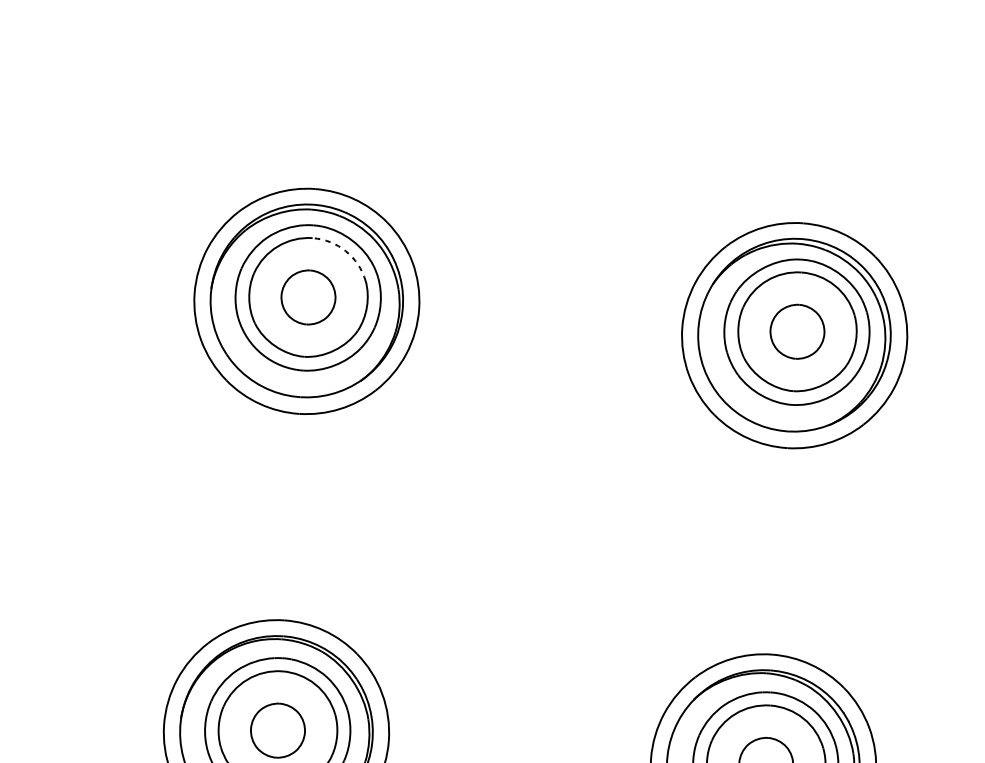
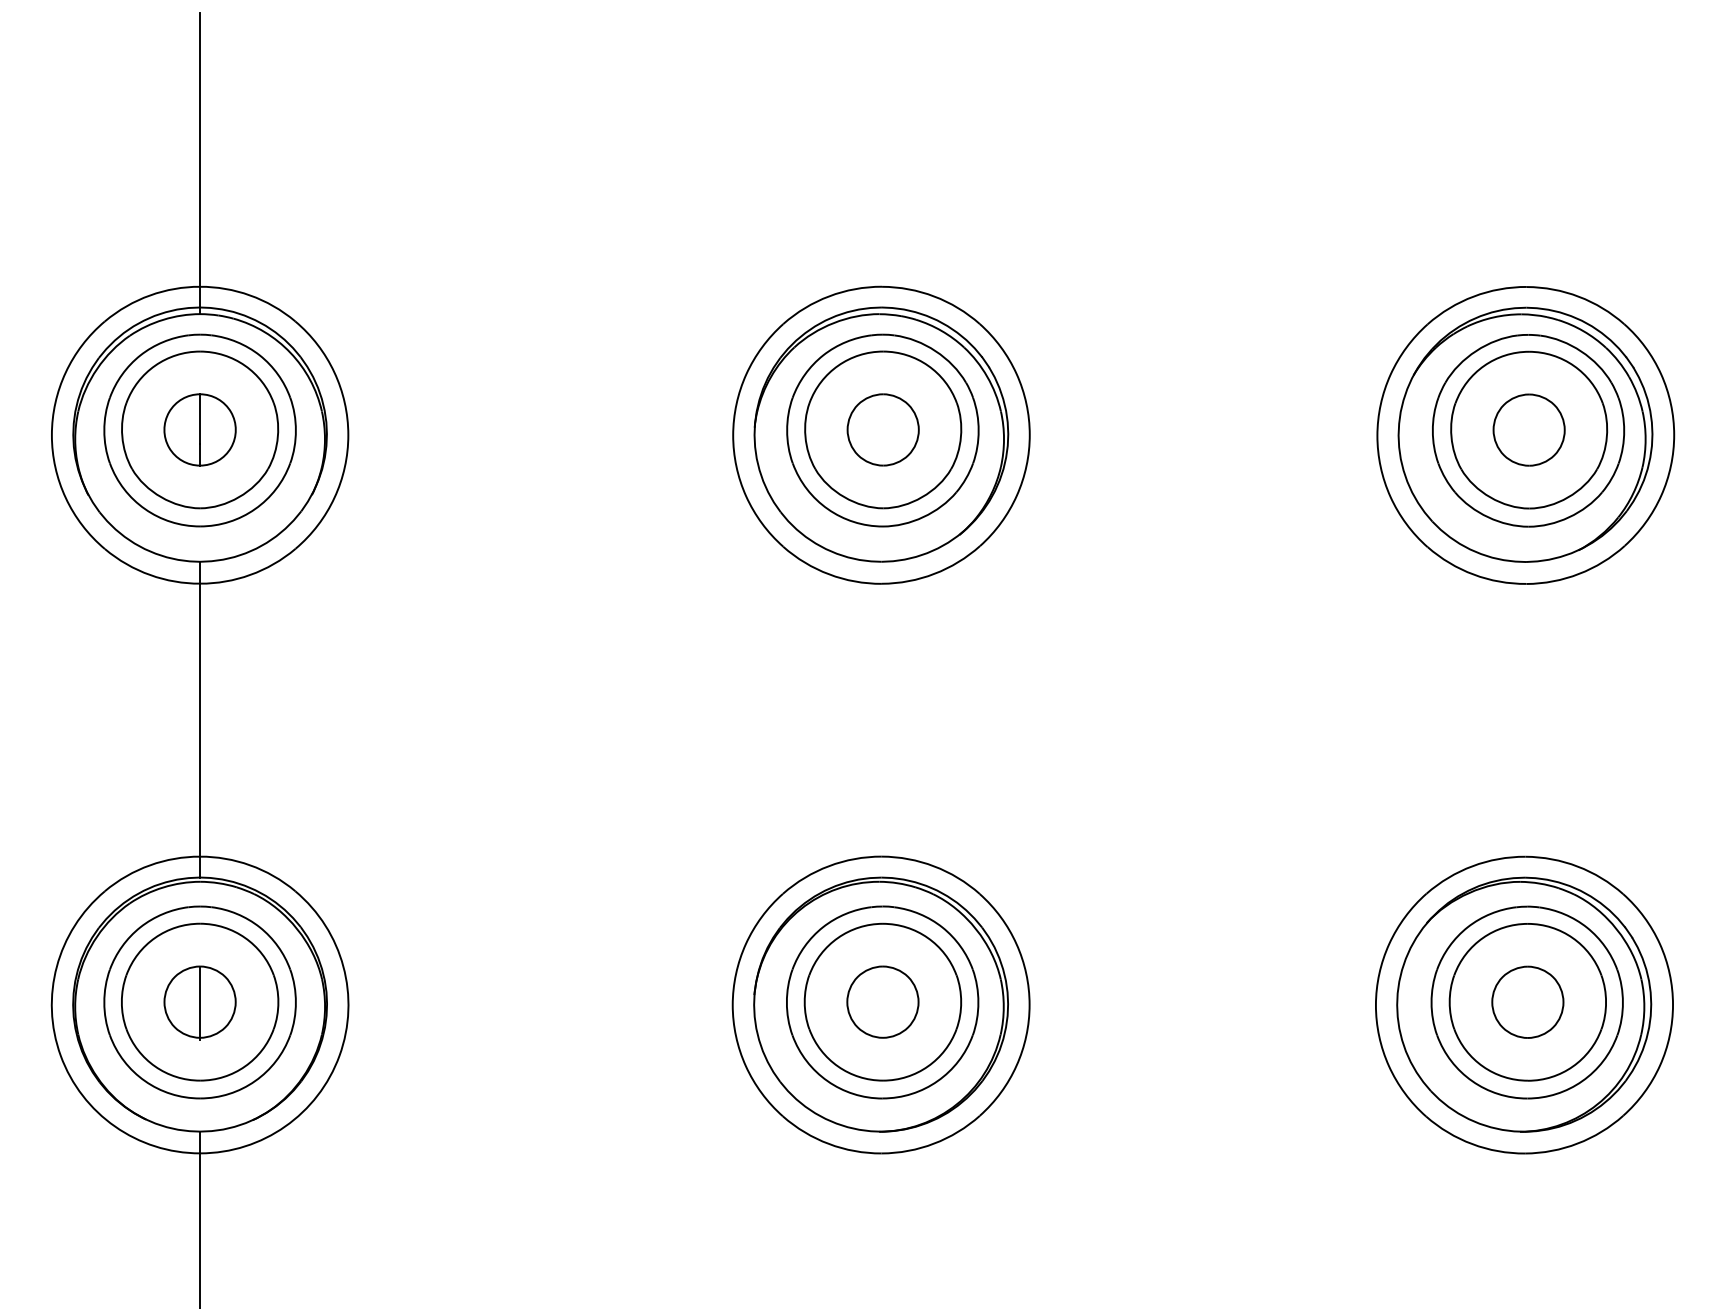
arc: (346, 251) -> (928, 365), dashed -> solid

